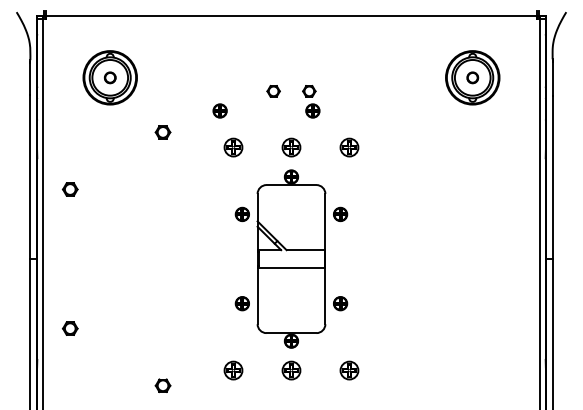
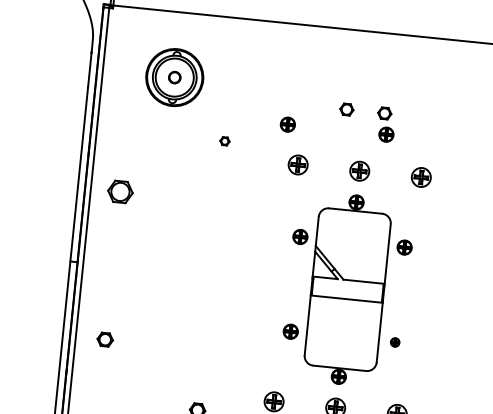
part: (162, 132) -> (224, 141), size x0.6
part: (69, 189) -> (119, 191), size x1.6
part: (340, 303) -> (394, 342), size x0.6

